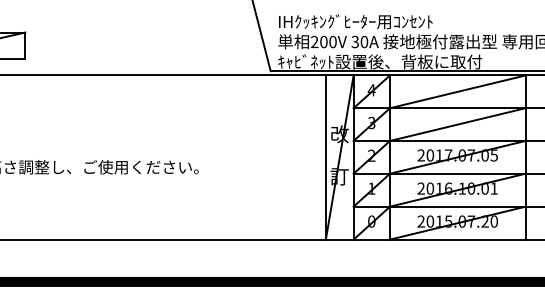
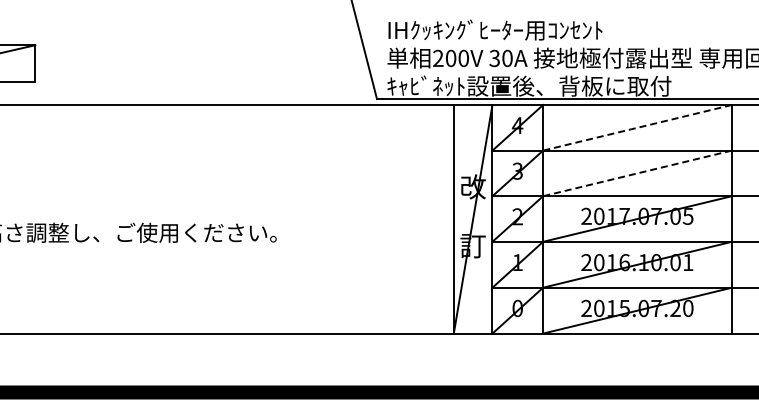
line: (457, 91) -> (637, 127), solid -> dashed
line: (457, 124) -> (637, 173), solid -> dashed

